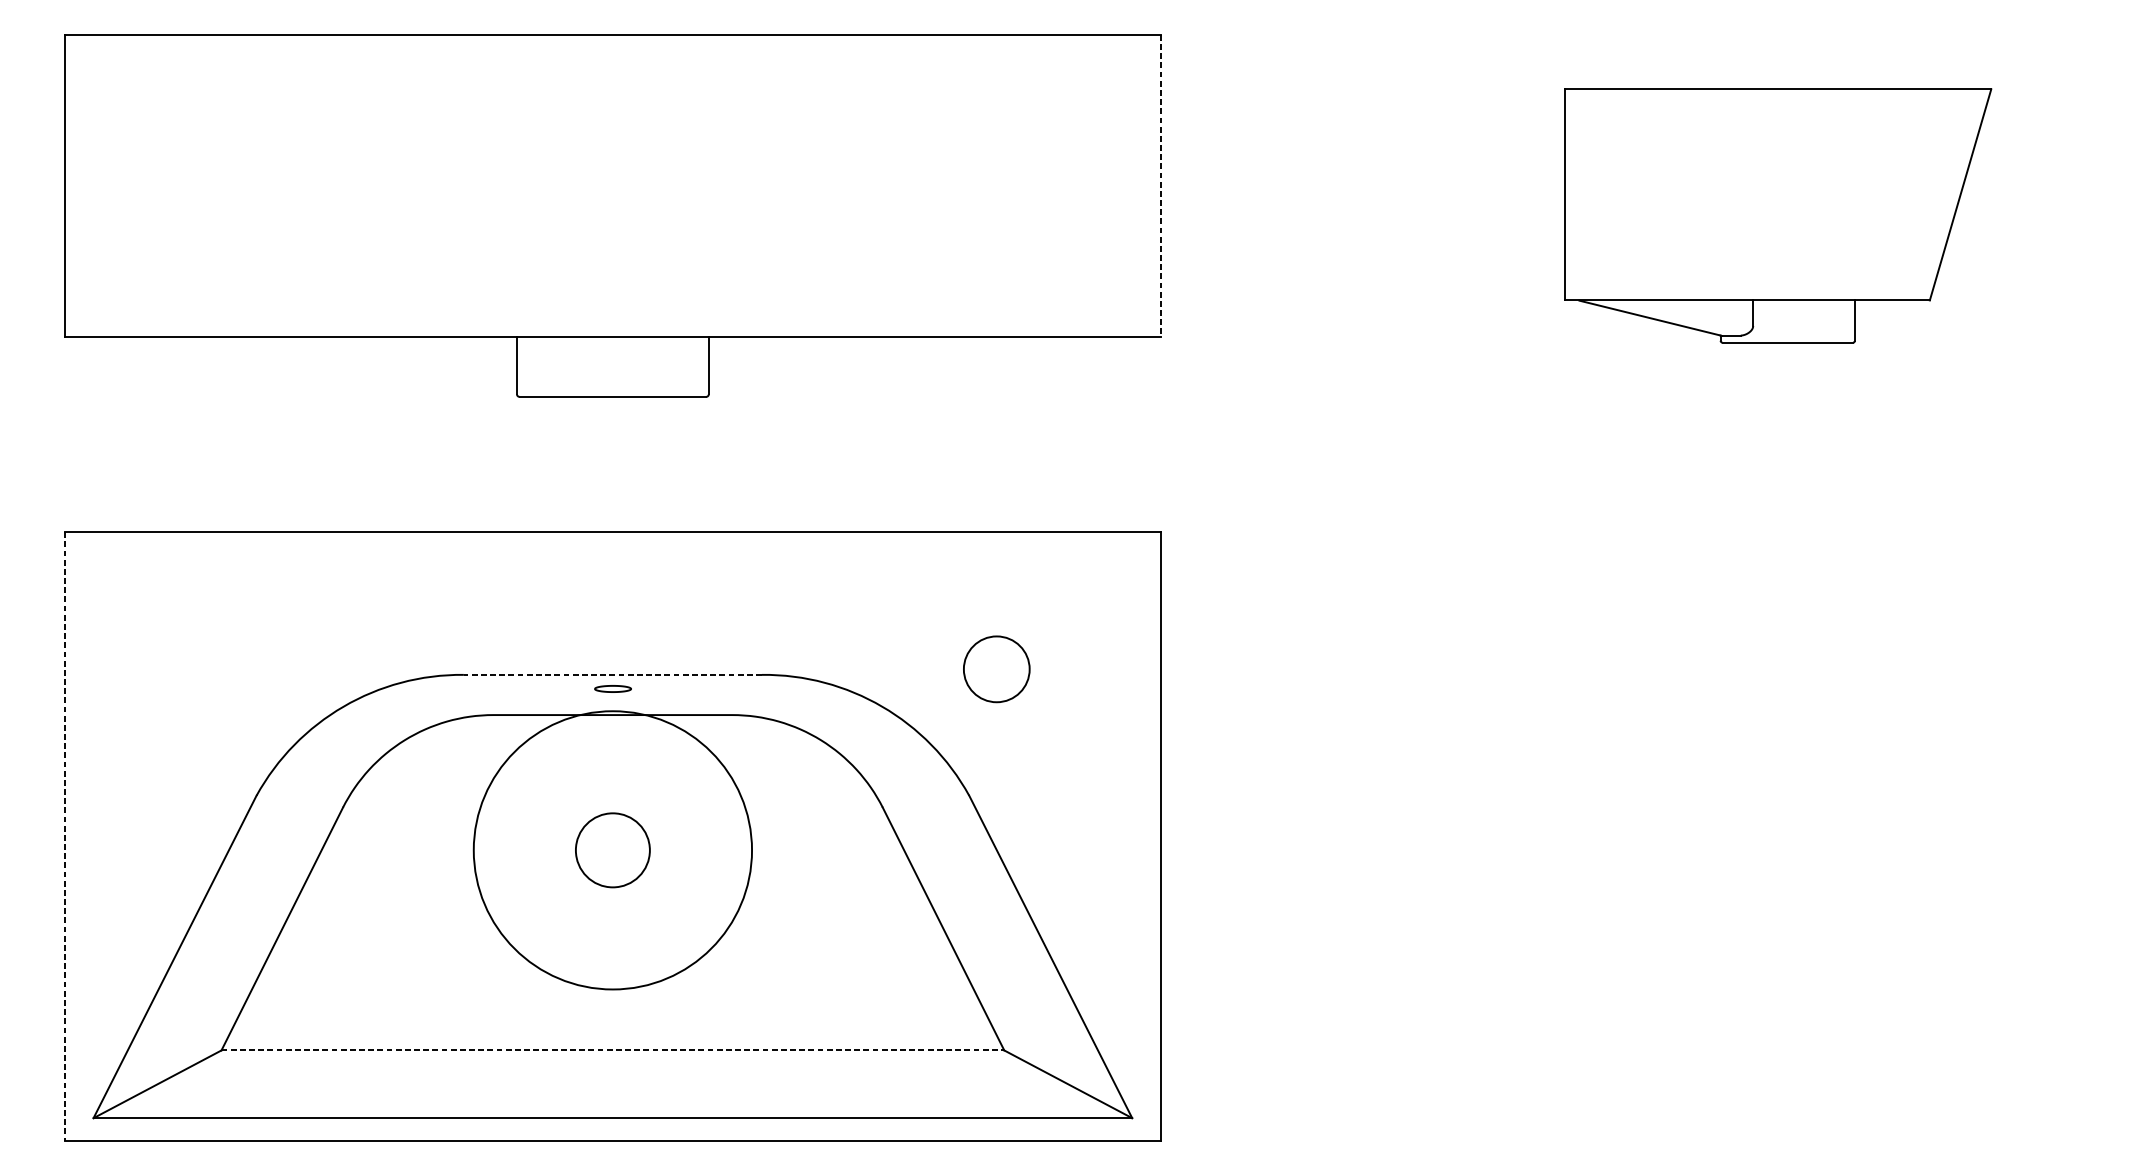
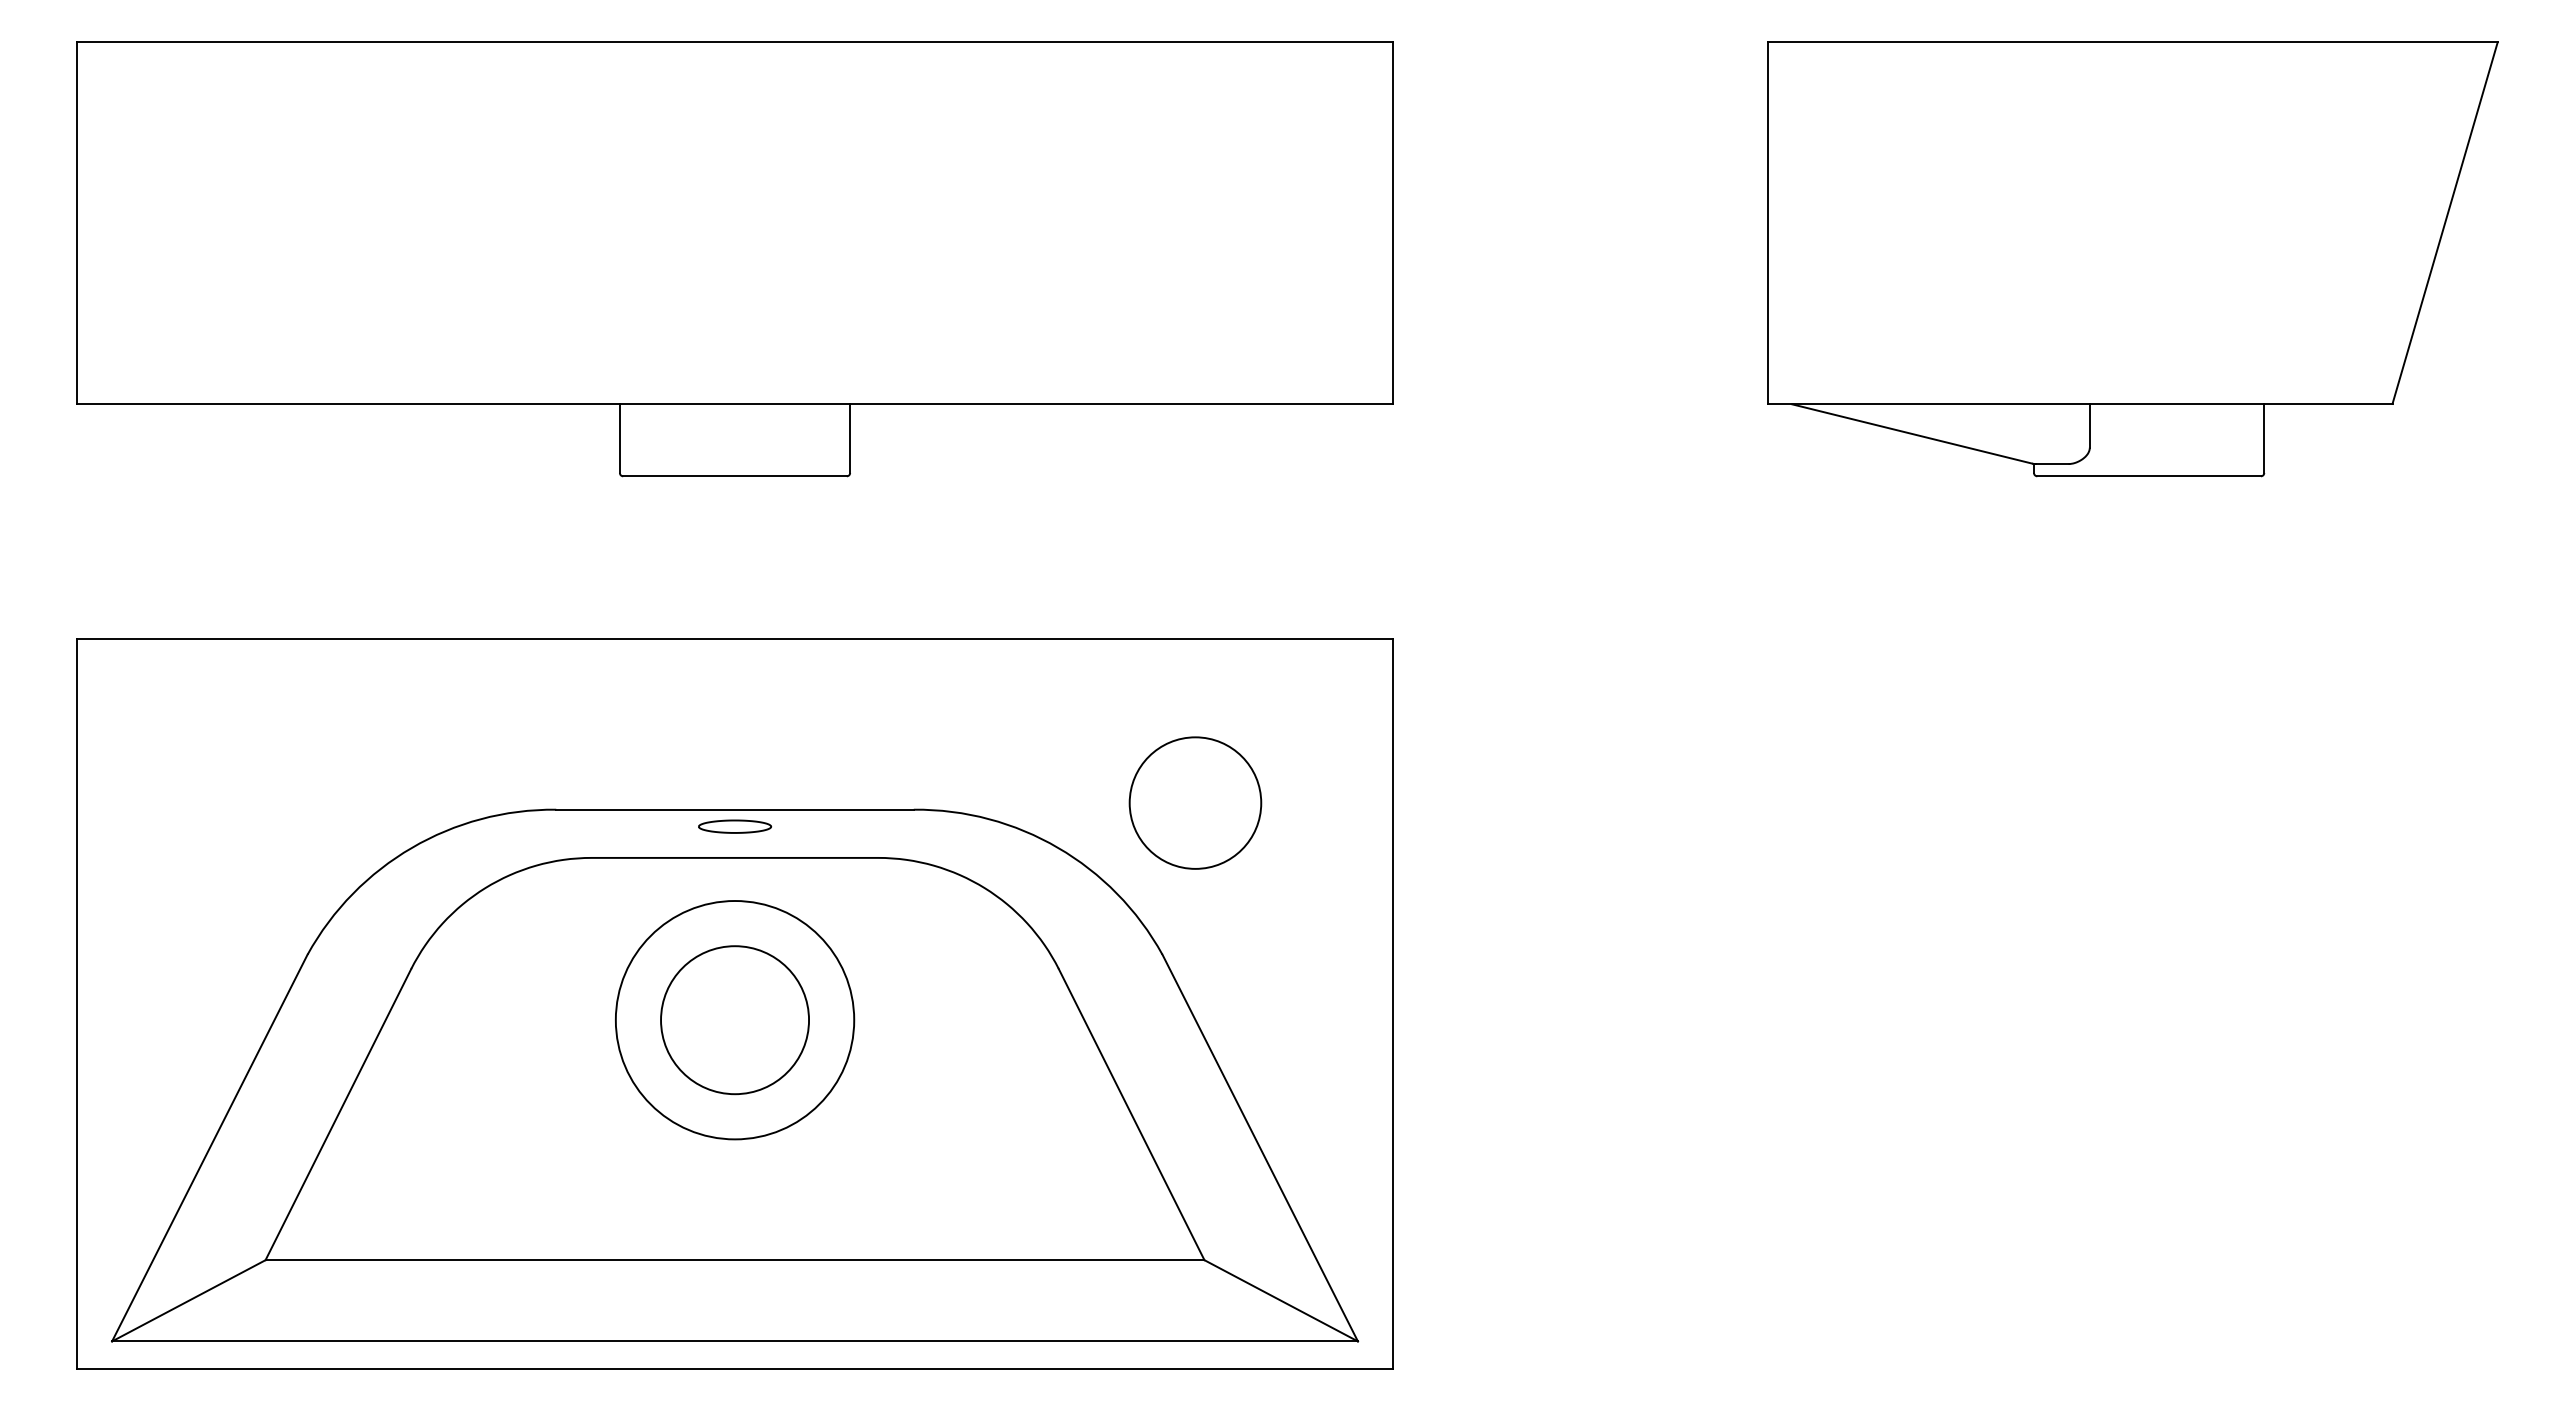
line: (1161, 186) -> (1392, 223), dashed -> solid
part: (1777, 216) -> (2132, 259), size x1.43
circle: (996, 668) -> (1195, 802), size x1.67
line: (613, 674) -> (735, 809), dashed -> solid
part: (613, 688) -> (735, 826), size x1.67
line: (64, 837) -> (77, 1004), dashed -> solid
circle: (612, 850) -> (734, 1020), size x0.71
circle: (613, 850) -> (735, 1020), size x1.67
line: (613, 1050) -> (735, 1260), dashed -> solid

